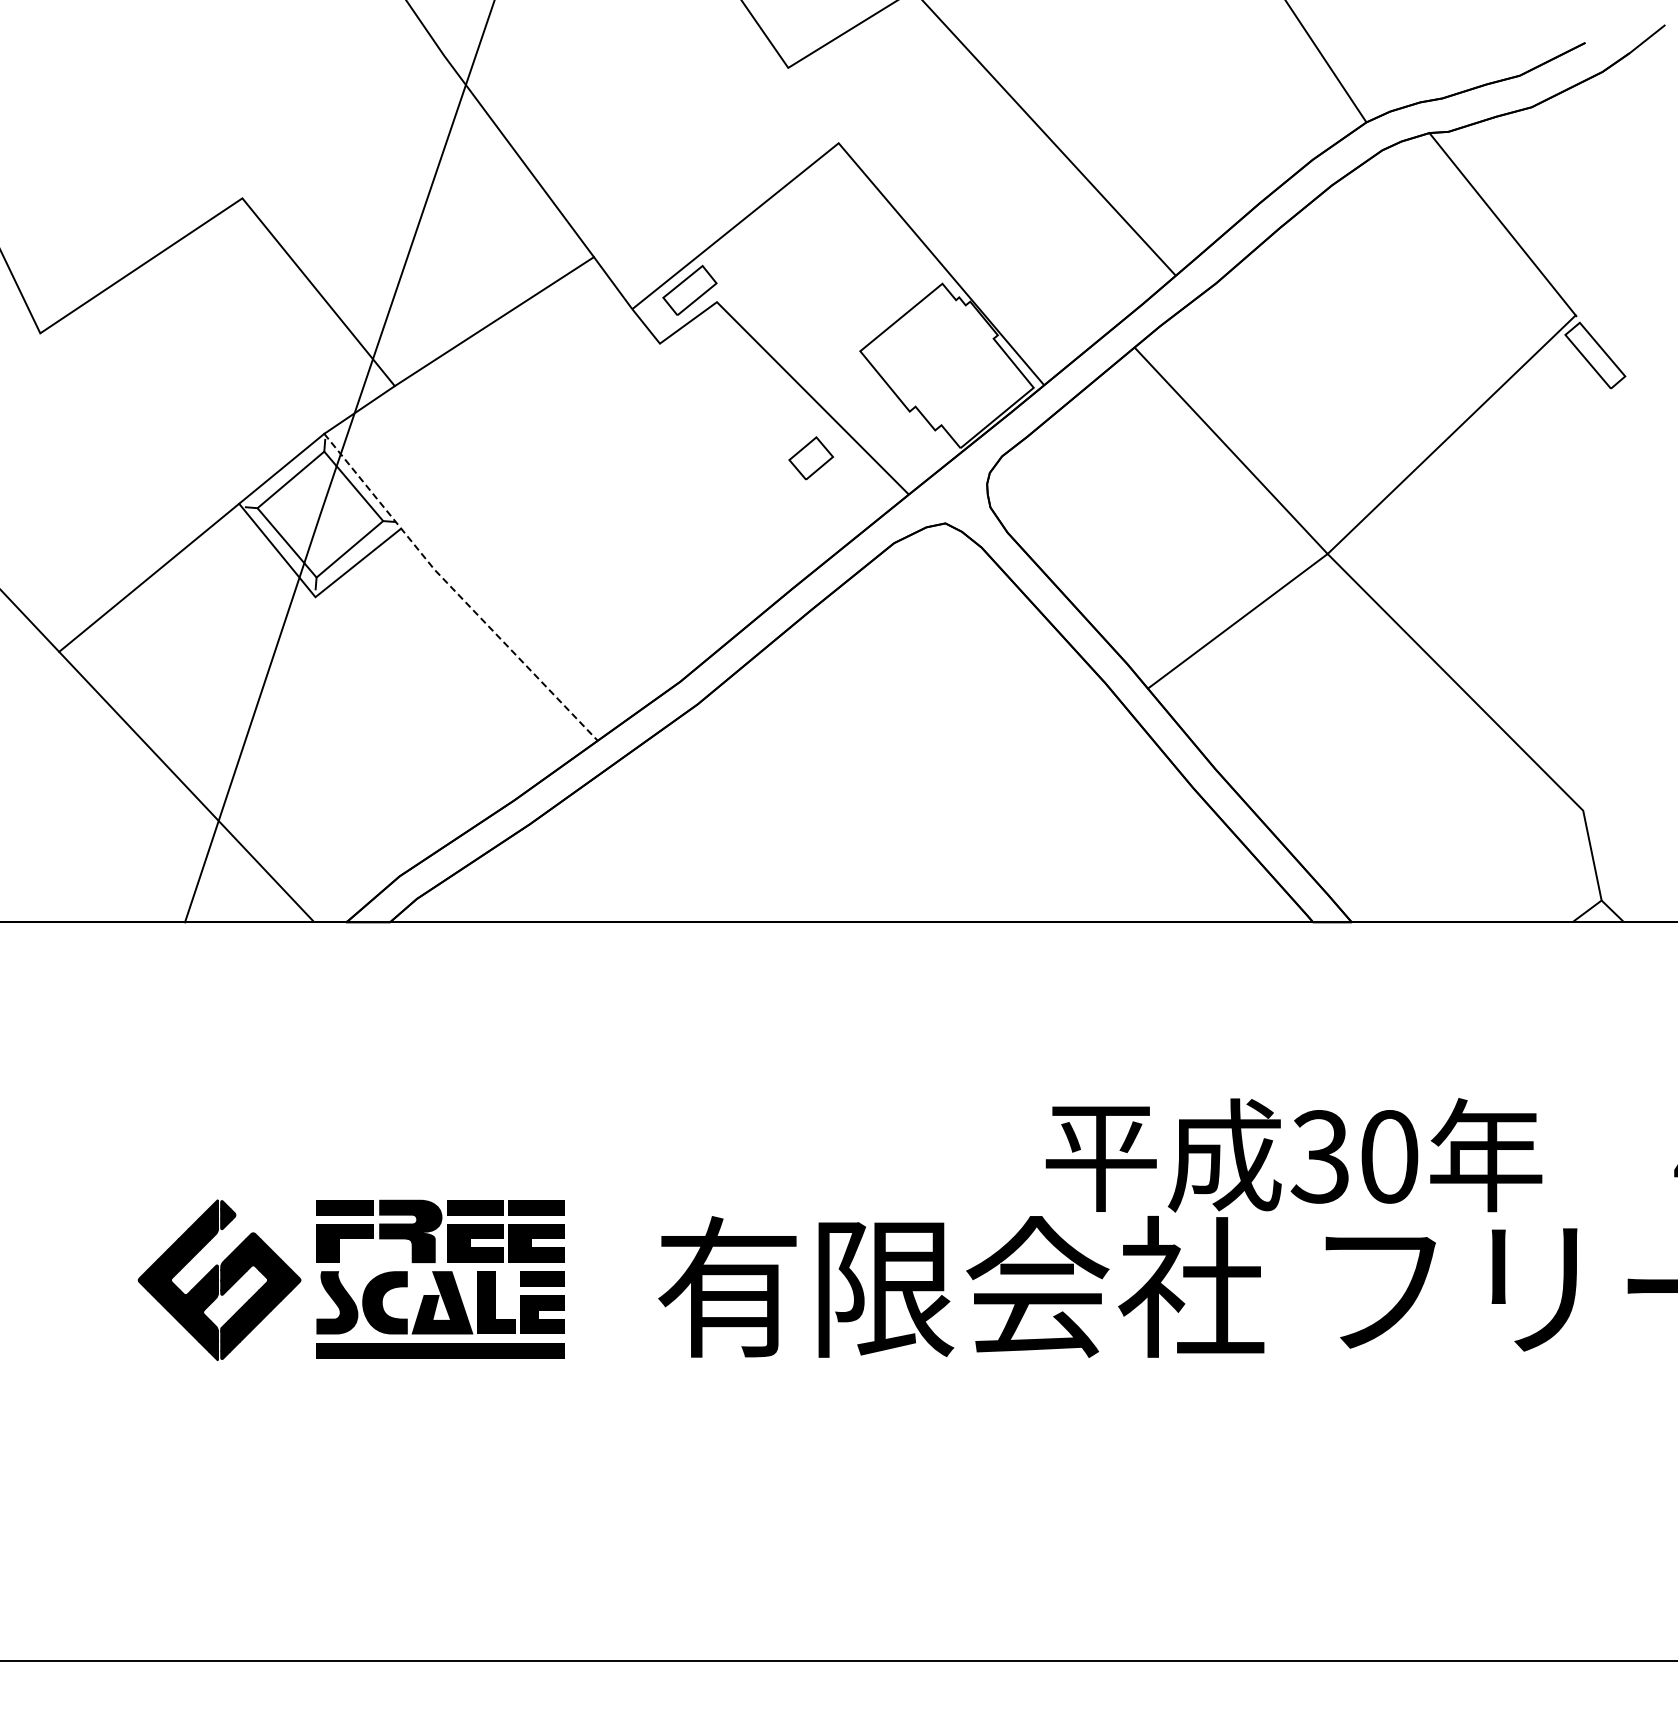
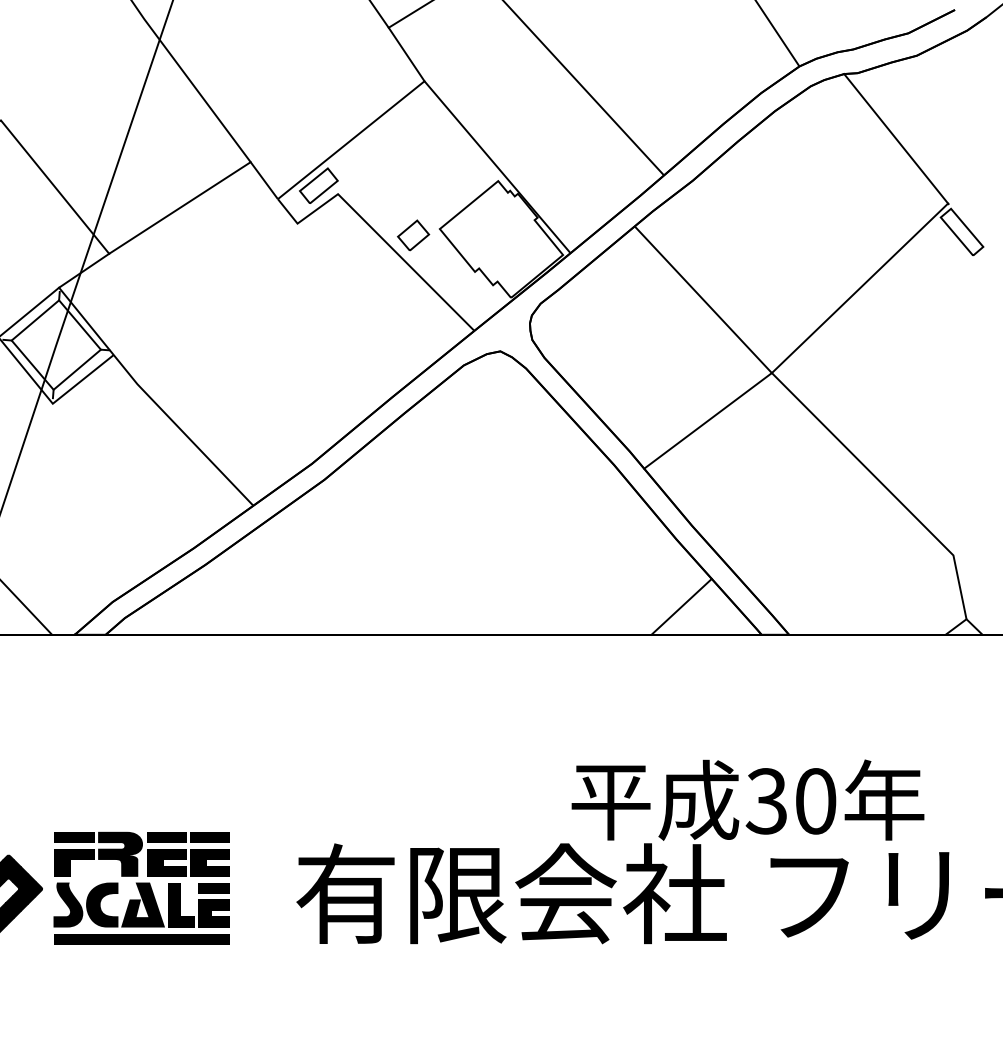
line: (813, 105) -> (406, 54), added
part: (811, 458) -> (413, 235), moved
line: (455, 592) -> (152, 400), dashed -> solid
line: (1200, 882) -> (681, 606), added

